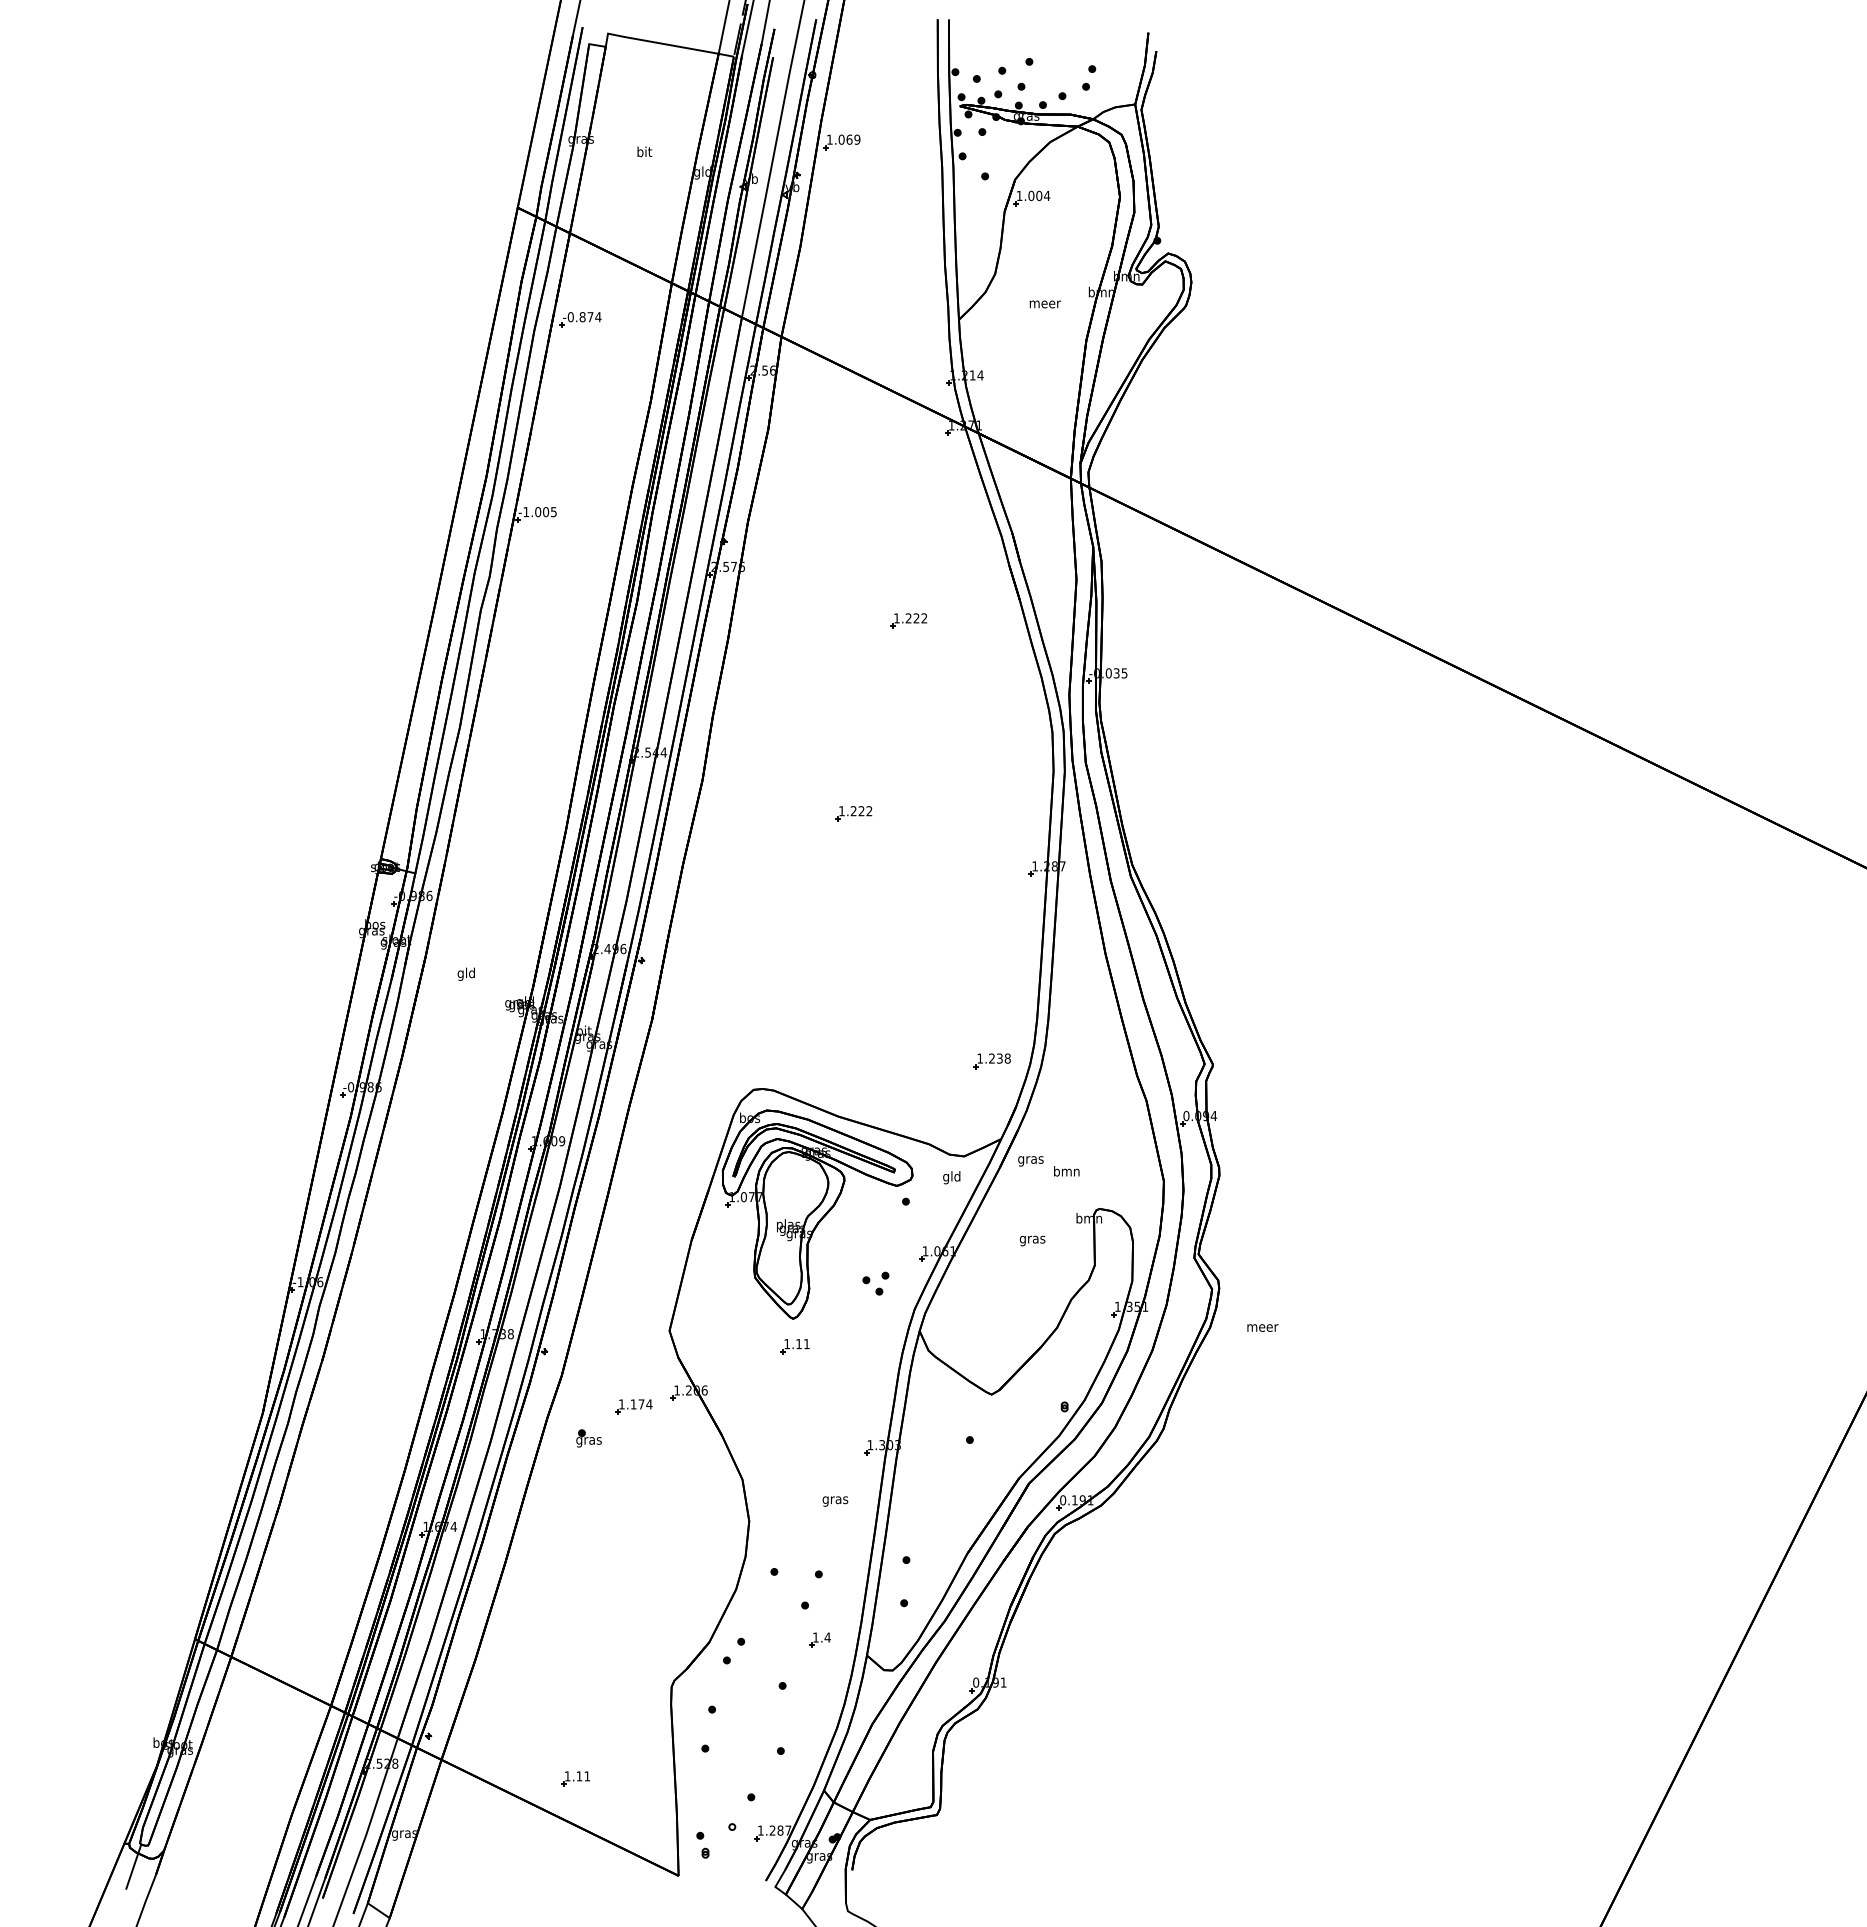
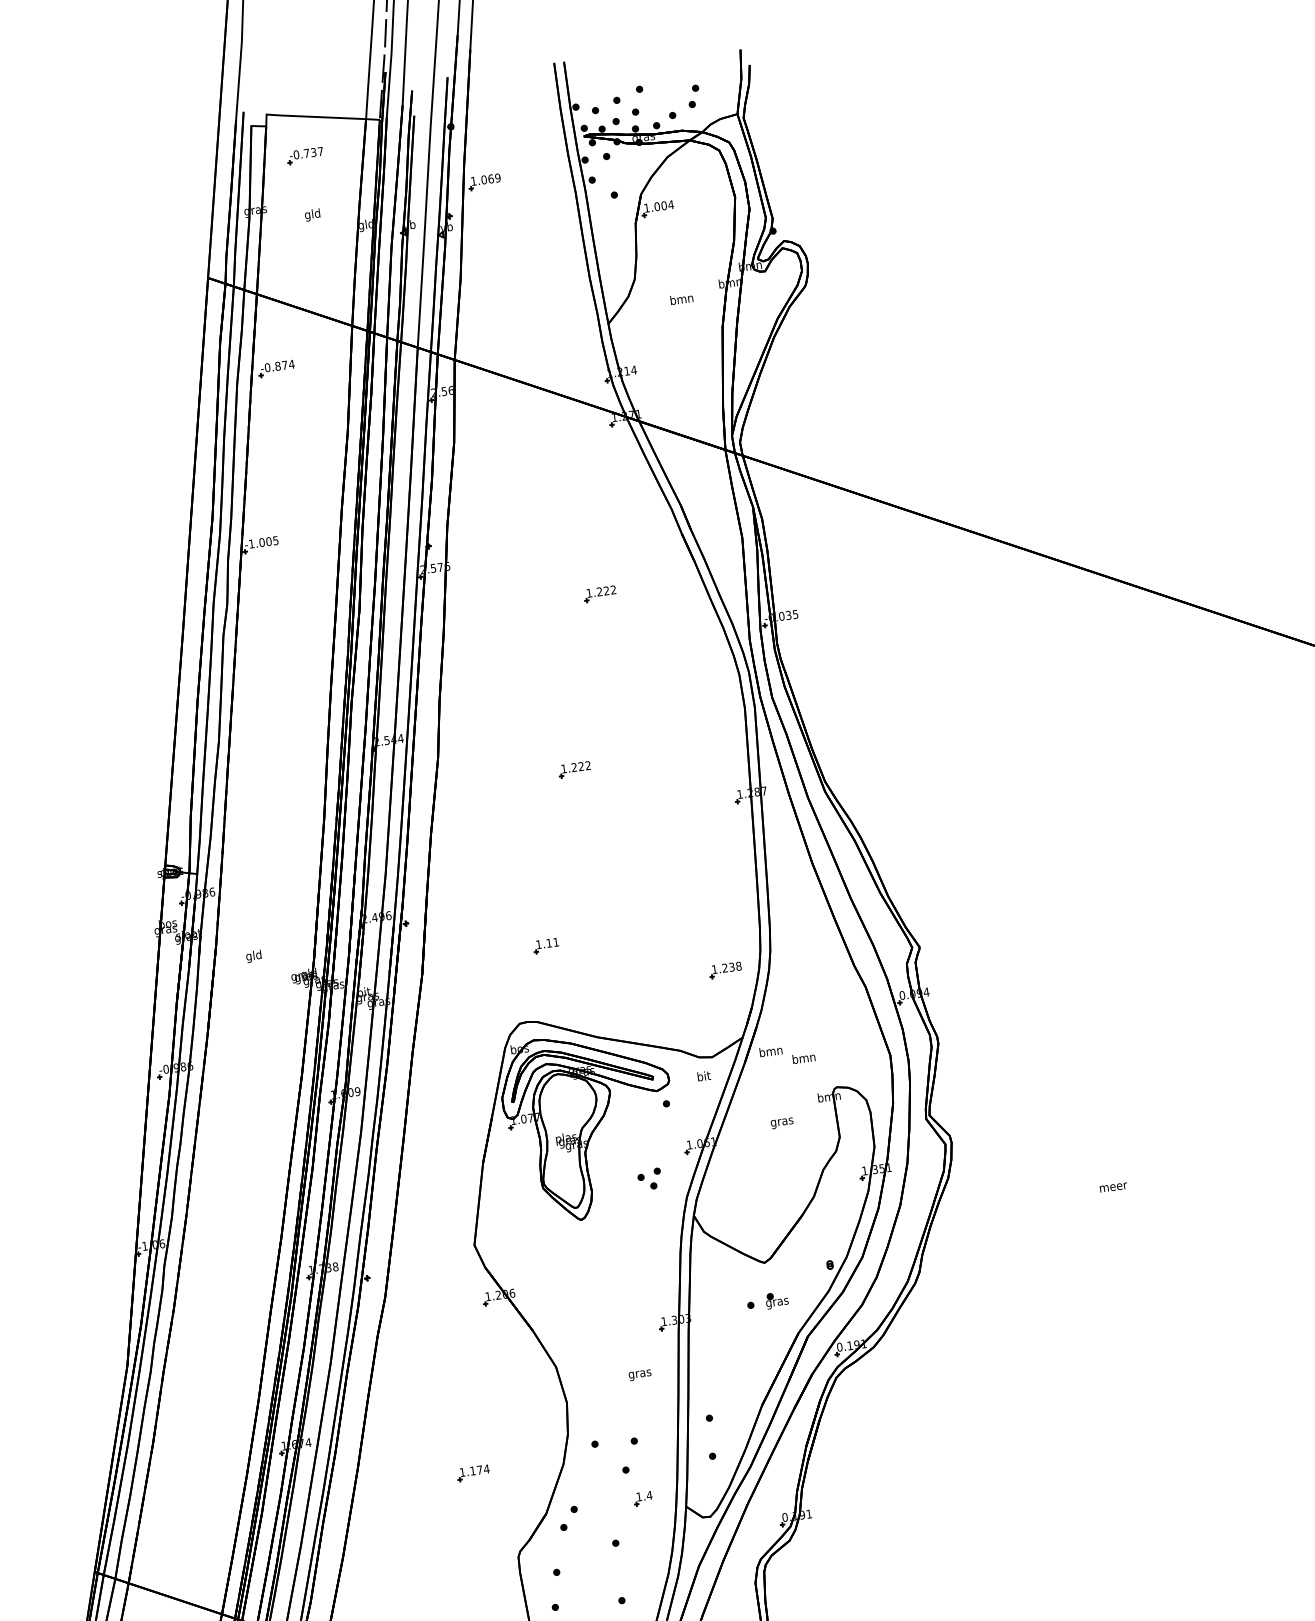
part: (644, 85) -> (304, 155), added
text: (643, 152) -> (311, 214), bit -> gld
text: (1044, 302) -> (681, 298), meer -> bmn
text: (1030, 1159) -> (770, 1052), gras -> bmn
text: (951, 1177) -> (703, 1077), gld -> bit
text: (1262, 1327) -> (1113, 1187), moved
part: (794, 1346) -> (545, 945), moved
part: (633, 1406) -> (473, 1472), moved
part: (588, 1438) -> (776, 1300), moved

